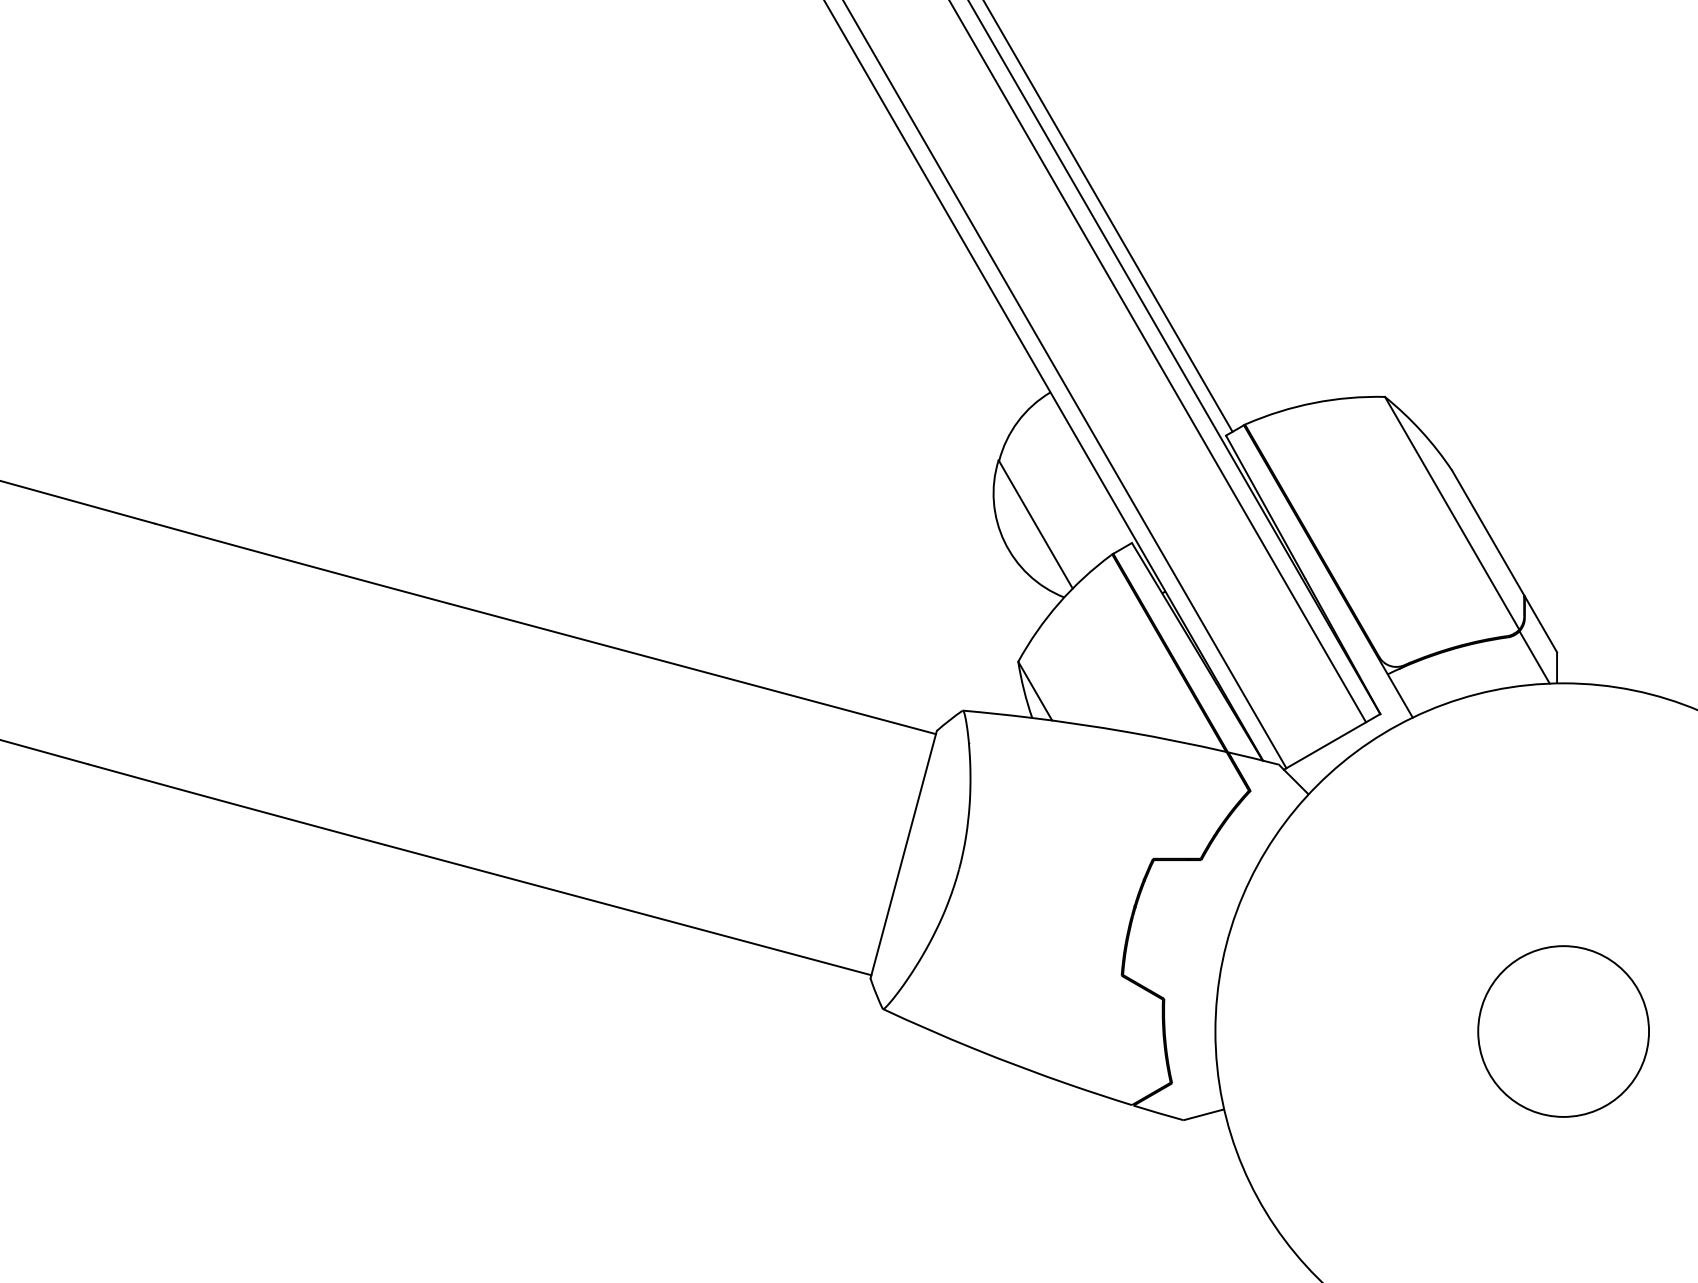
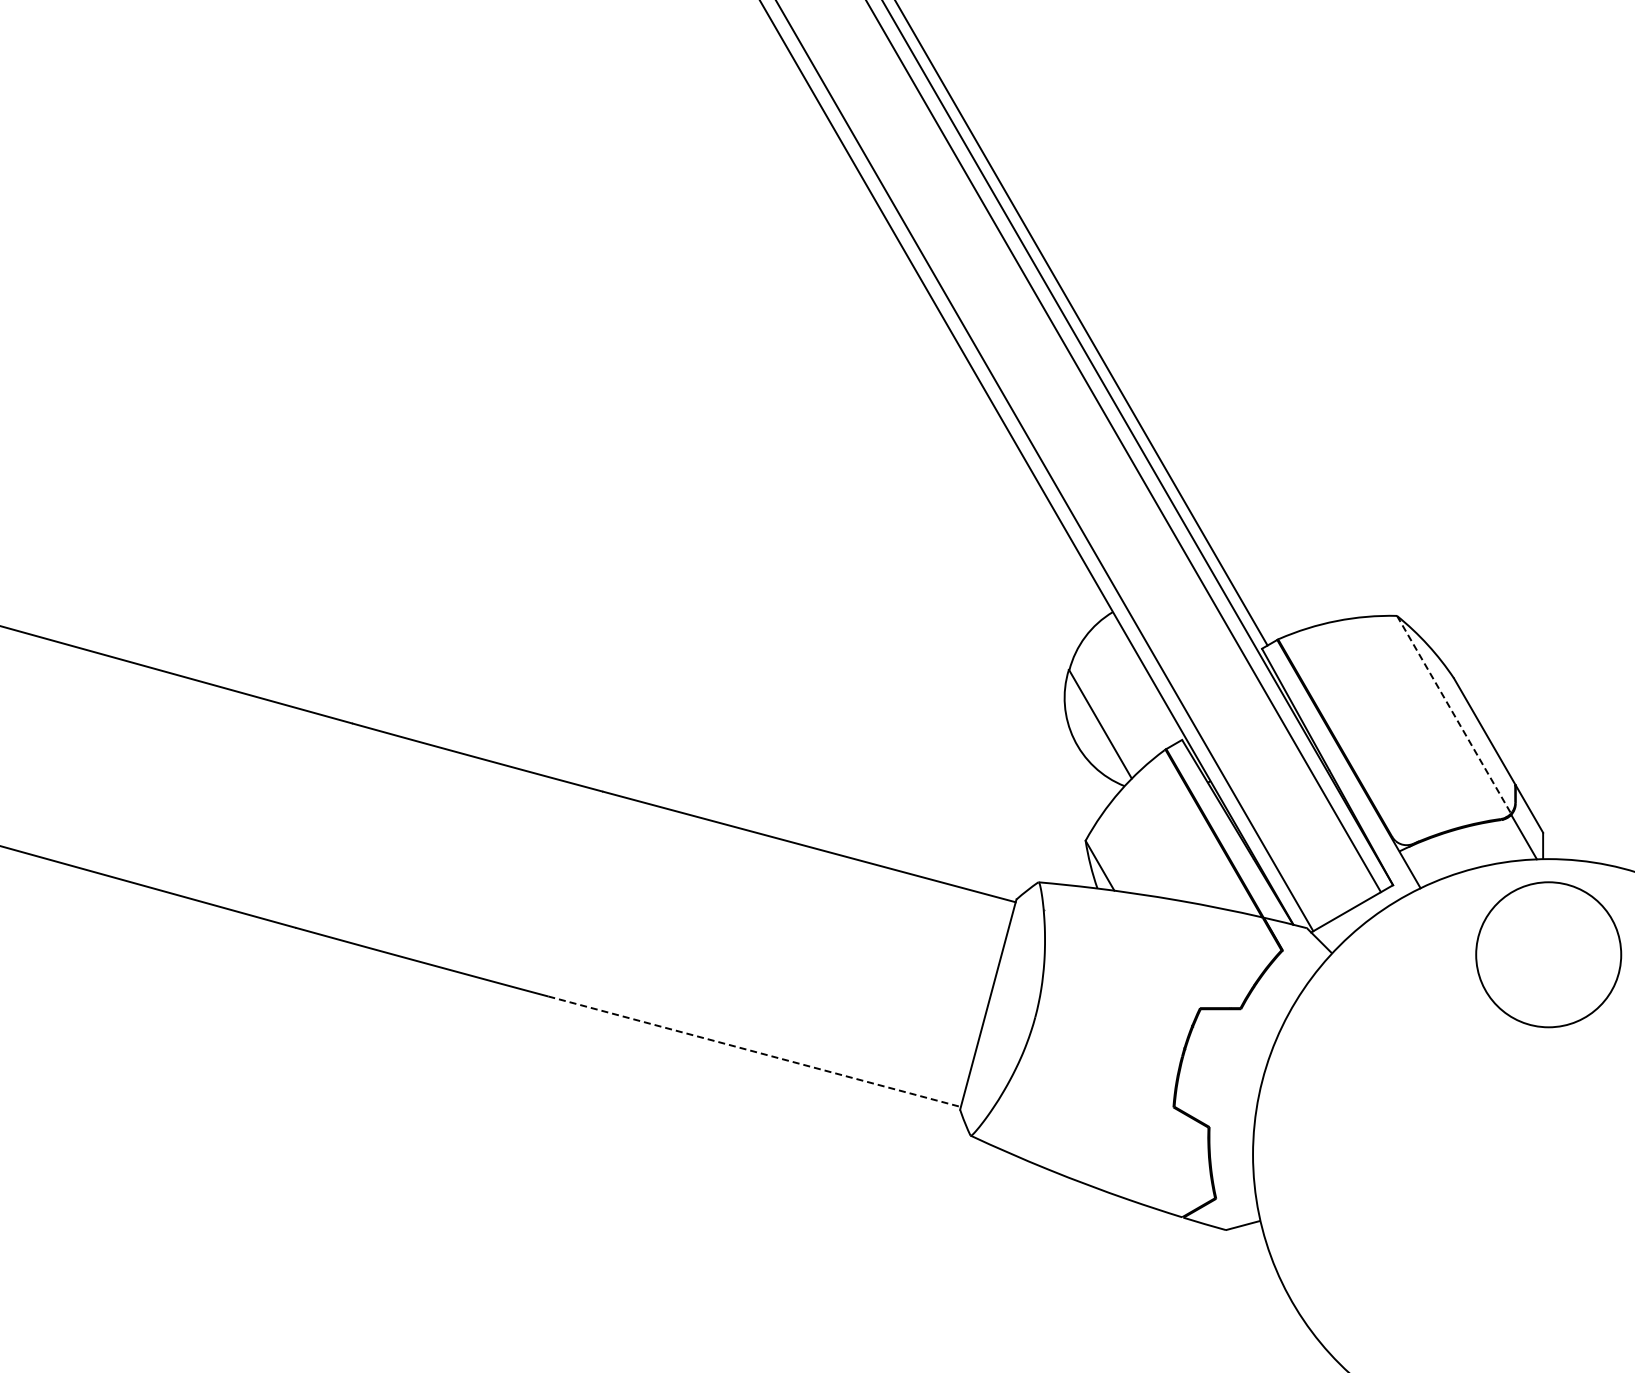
line: (1452, 514) -> (1454, 715), solid -> dashed
line: (628, 909) -> (754, 1051), solid -> dashed
circle: (1563, 1031) -> (1548, 954), moved

